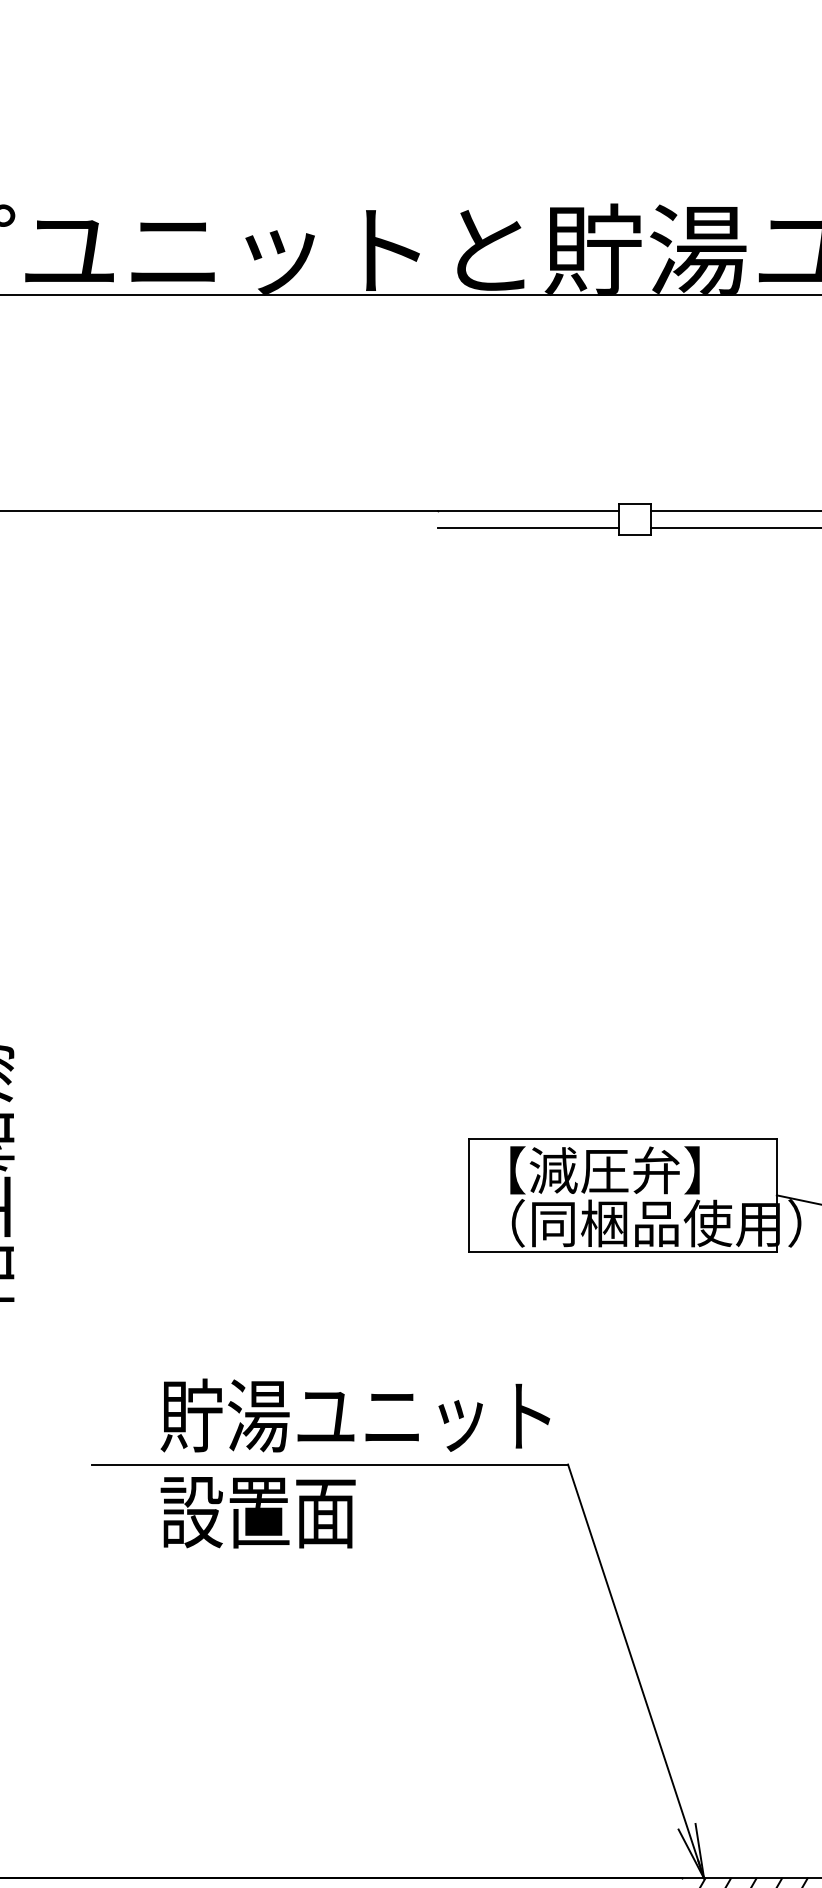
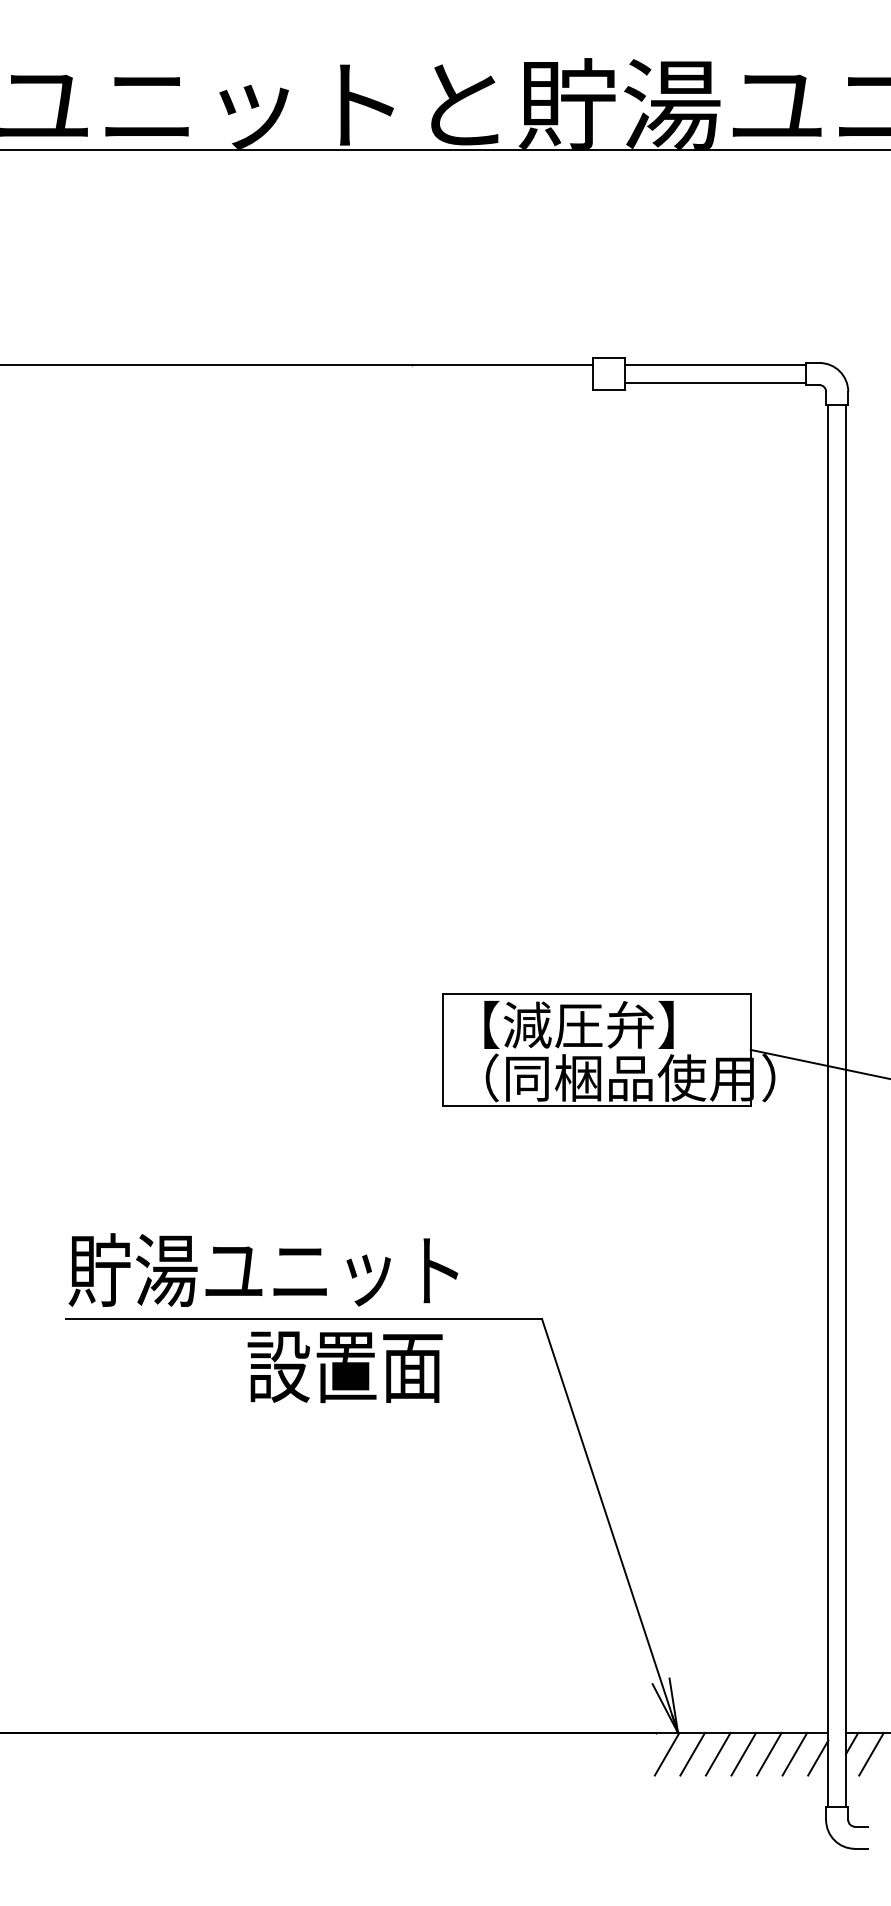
line: (528, 527) -> (502, 382), removed
text: (355, 1414) -> (263, 1269), moved
text: (257, 1512) -> (344, 1367), moved

